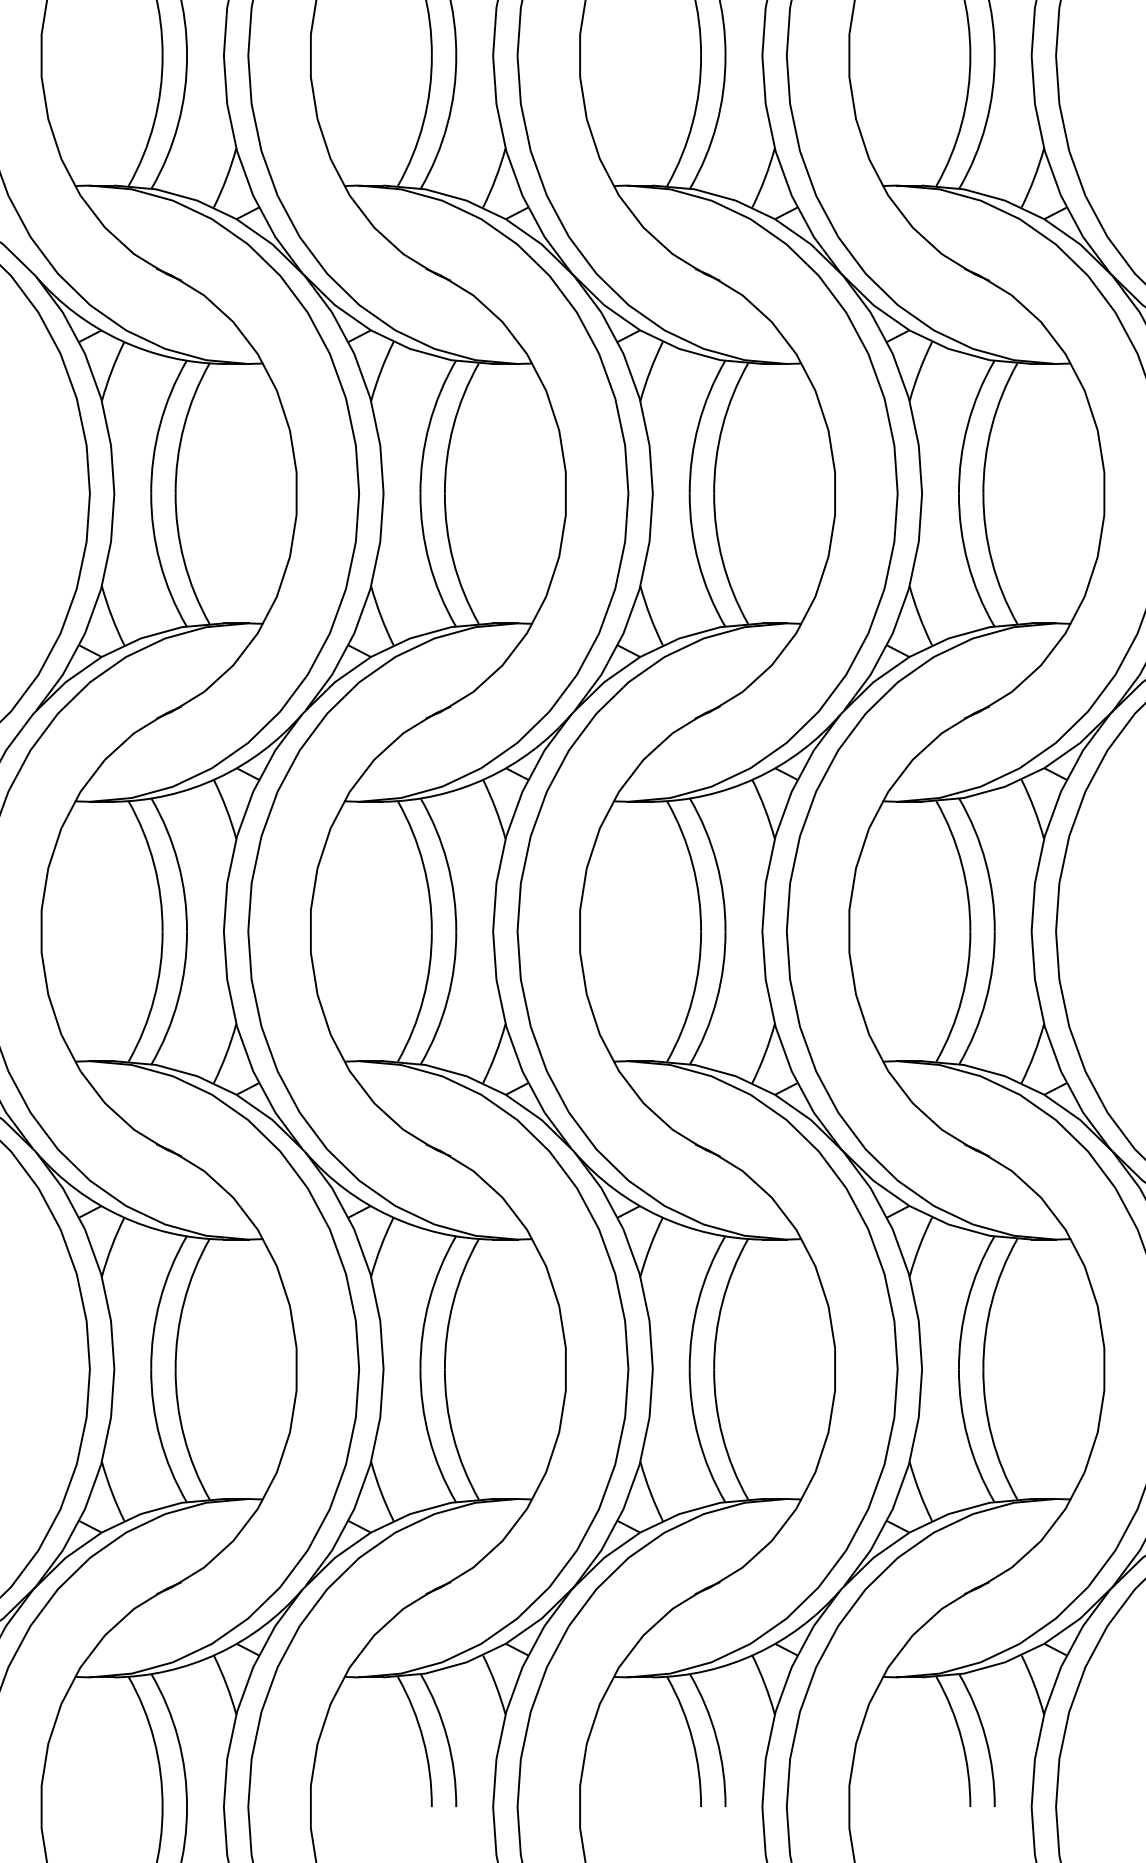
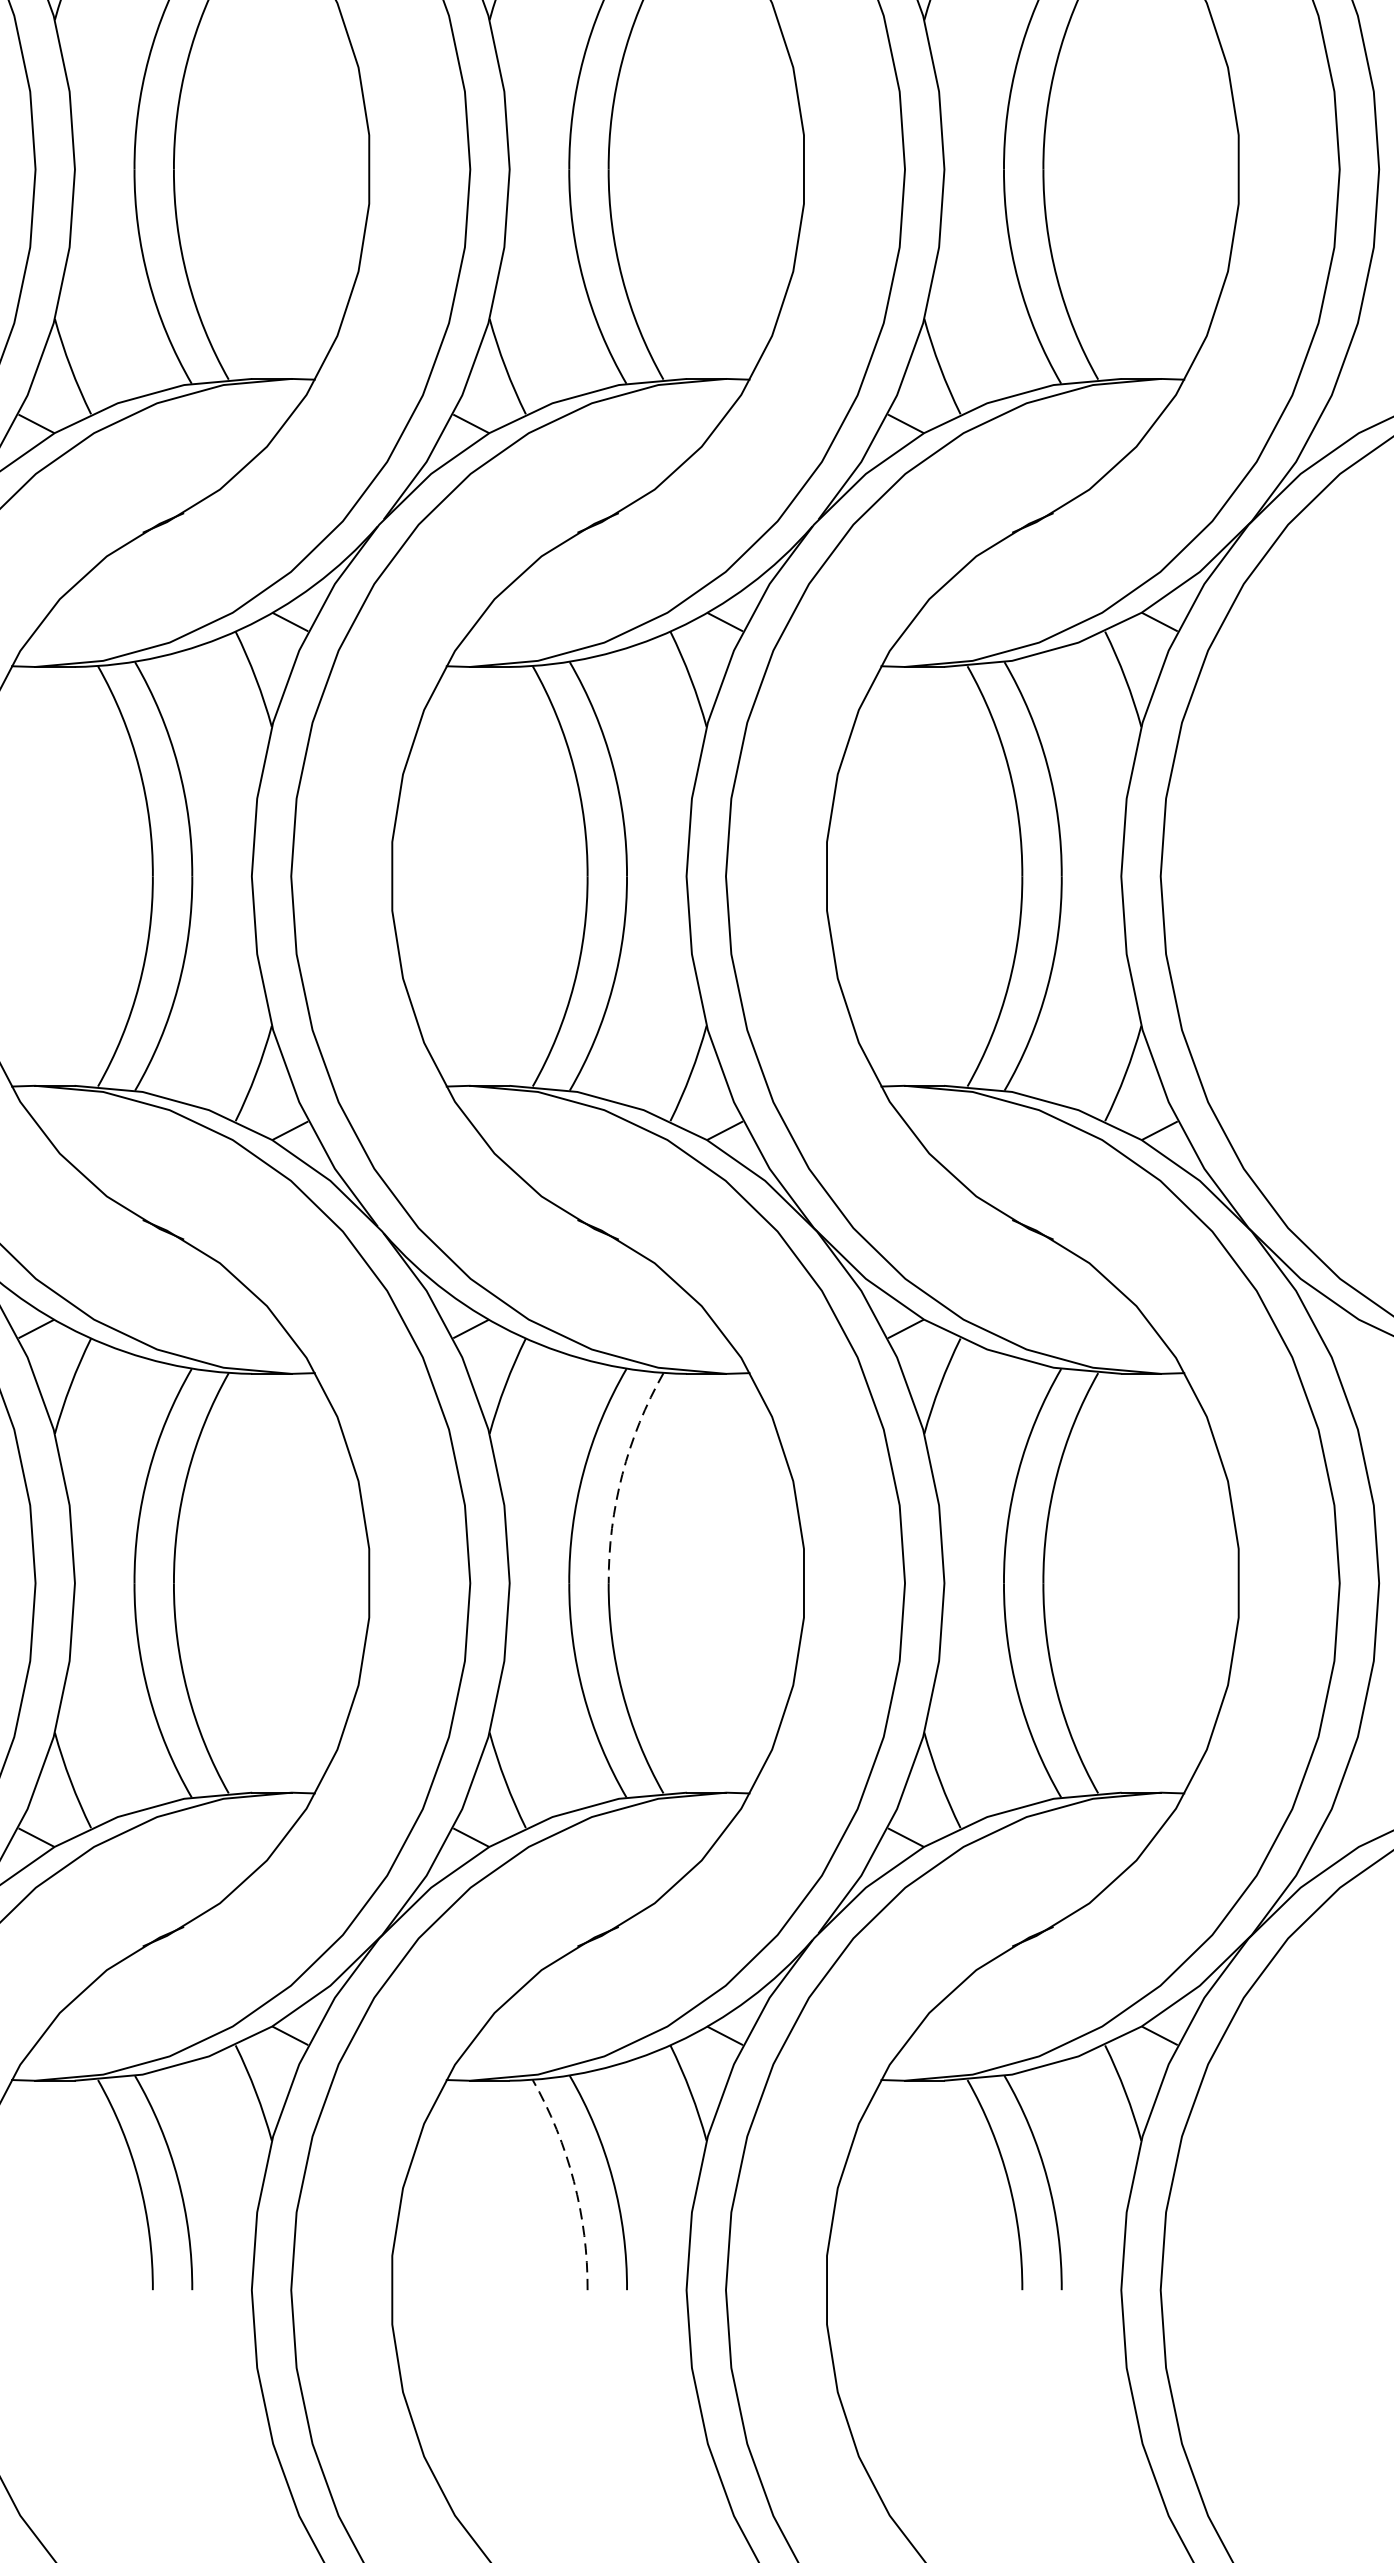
arc: (722, 1302) -> (622, 1475), solid -> dashed
arc: (692, 1739) -> (573, 2181), solid -> dashed

